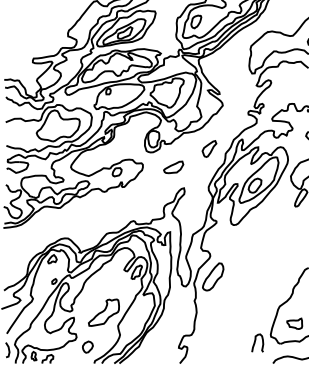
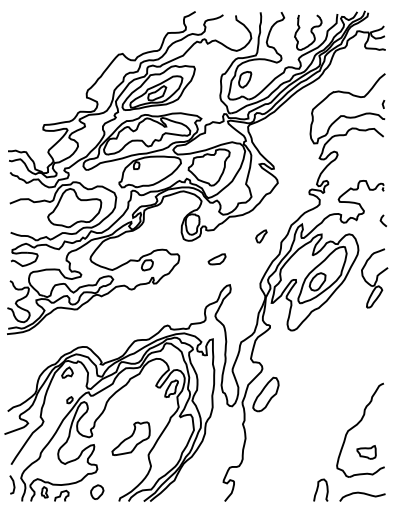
part: (209, 148) -> (261, 236), size x0.62
part: (173, 167) -> (216, 259), size x0.71
curve: (255, 342) -> (318, 489), moved
part: (88, 346) -> (97, 491), moved

